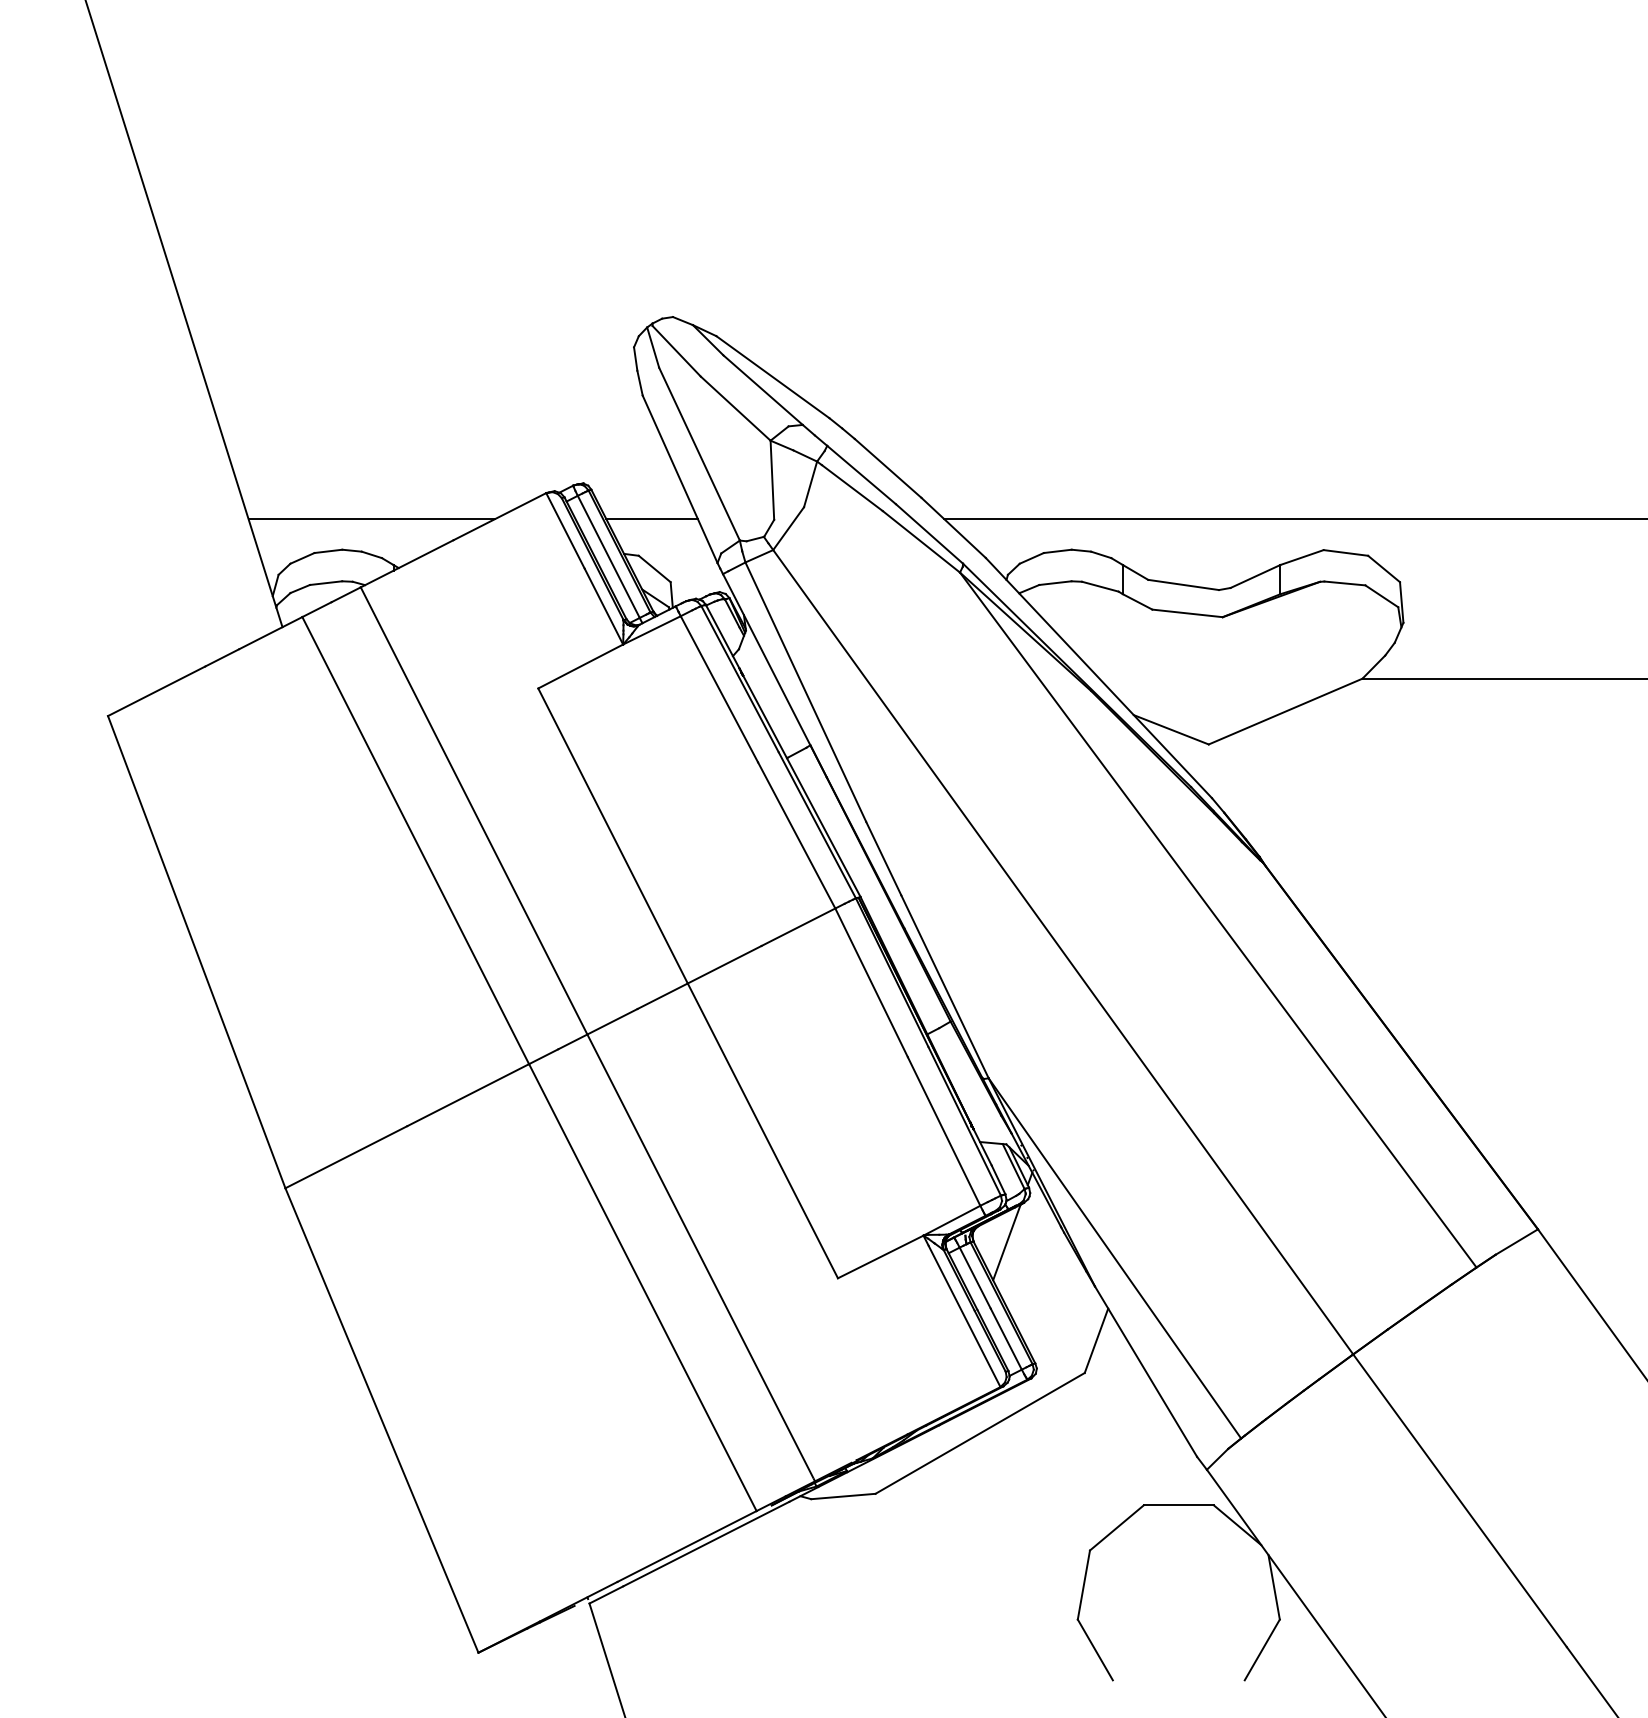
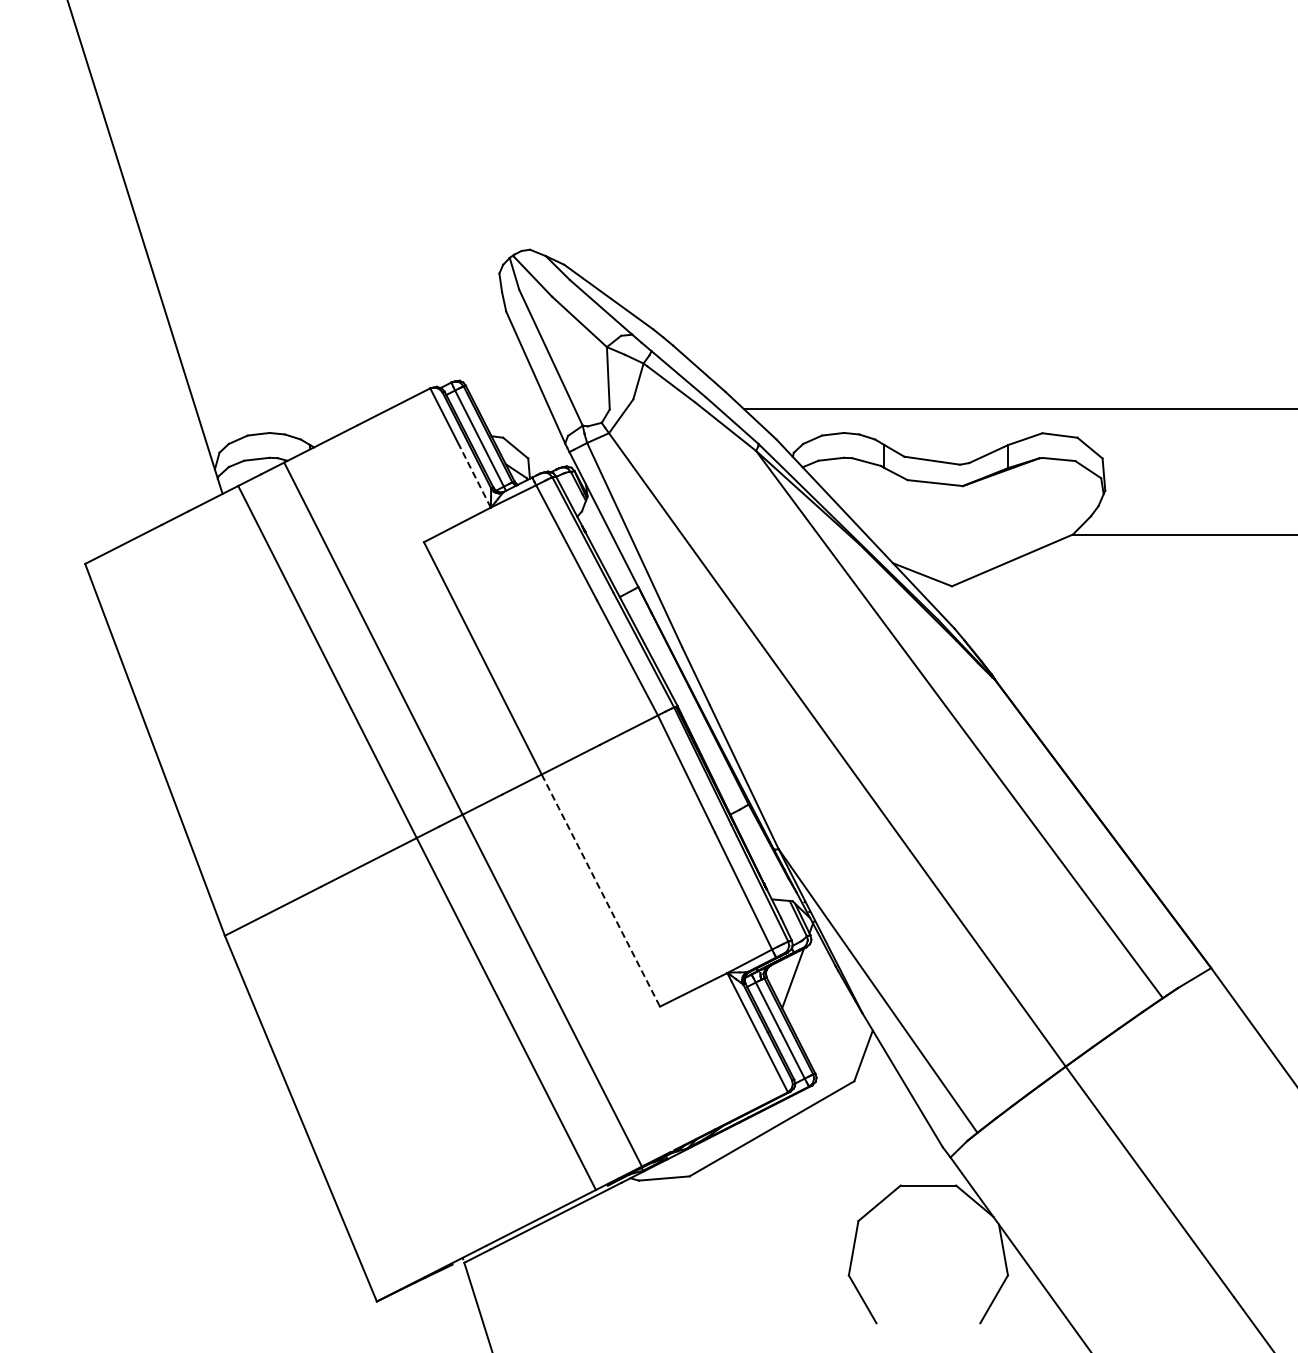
line: (371, 518) -> (292, 408), removed
line: (651, 518) -> (513, 408), removed
line: (603, 606) -> (475, 477), solid -> dashed
line: (763, 1132) -> (601, 891), solid -> dashed

